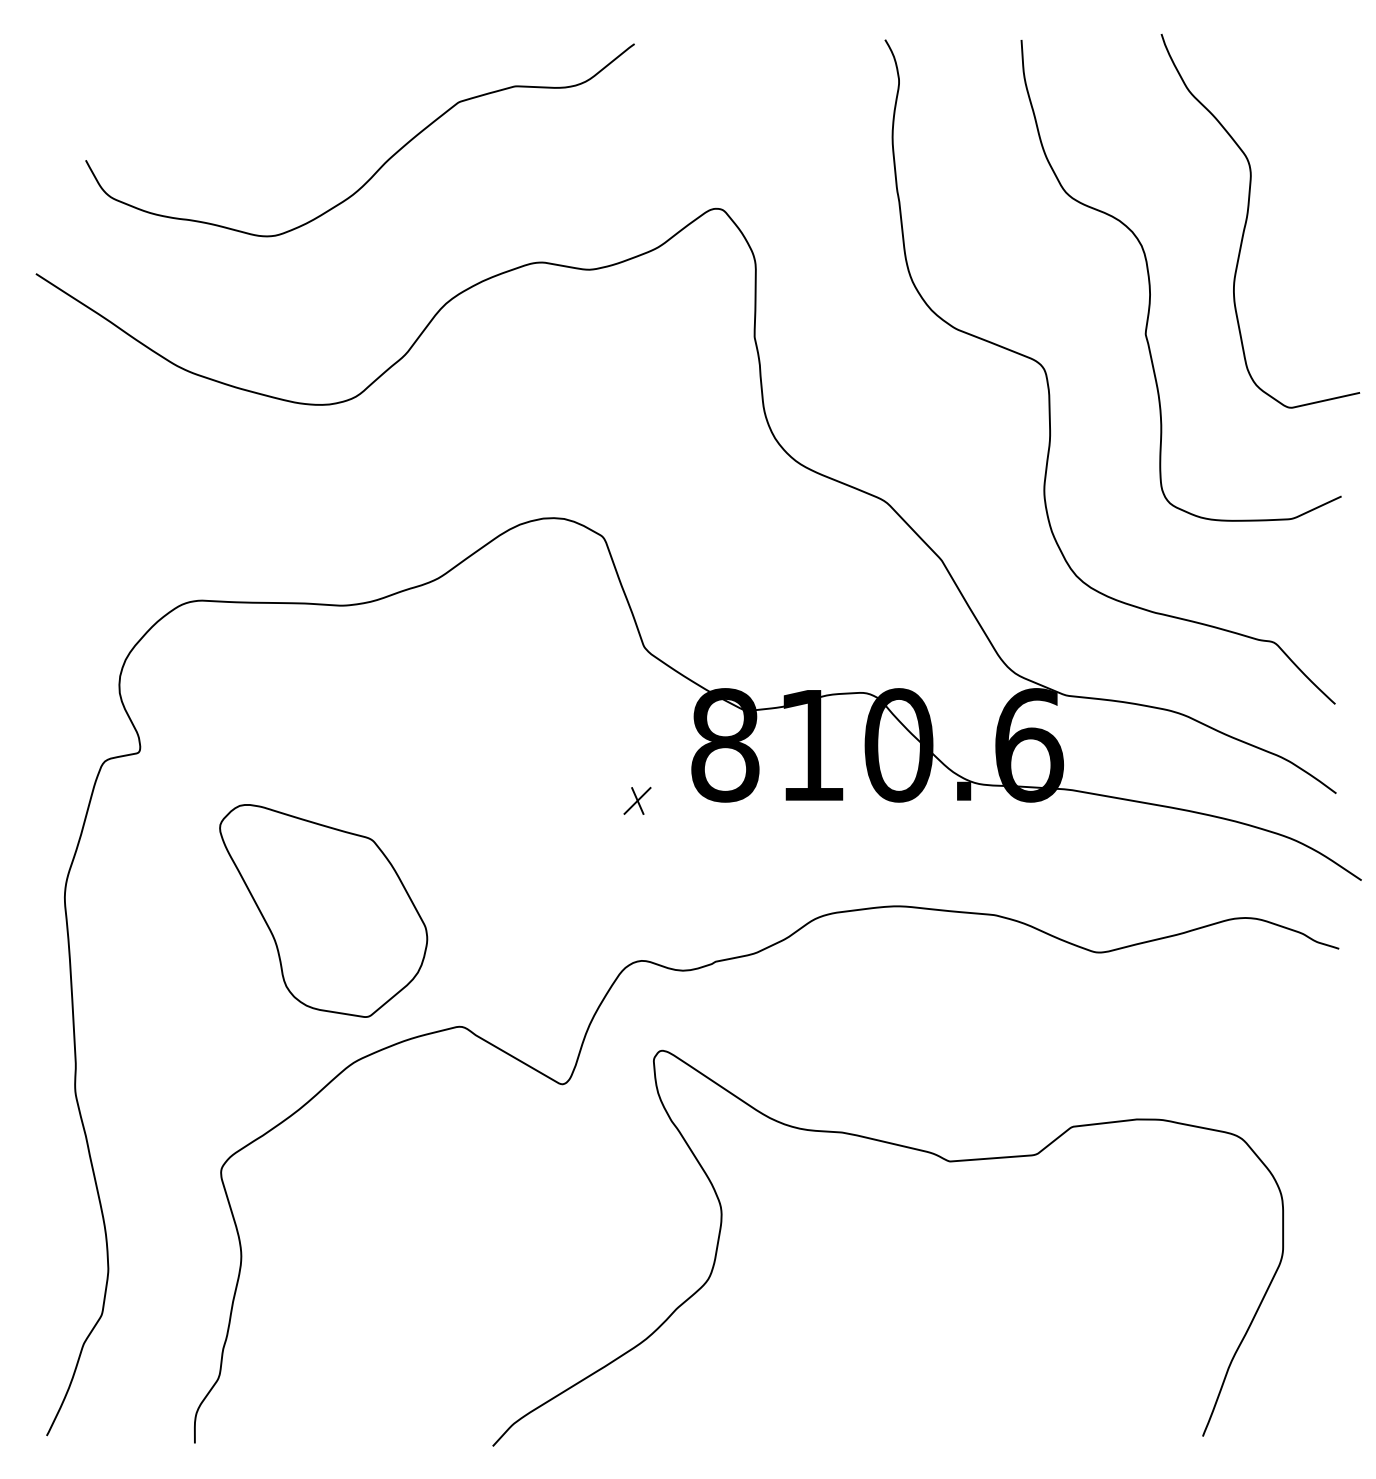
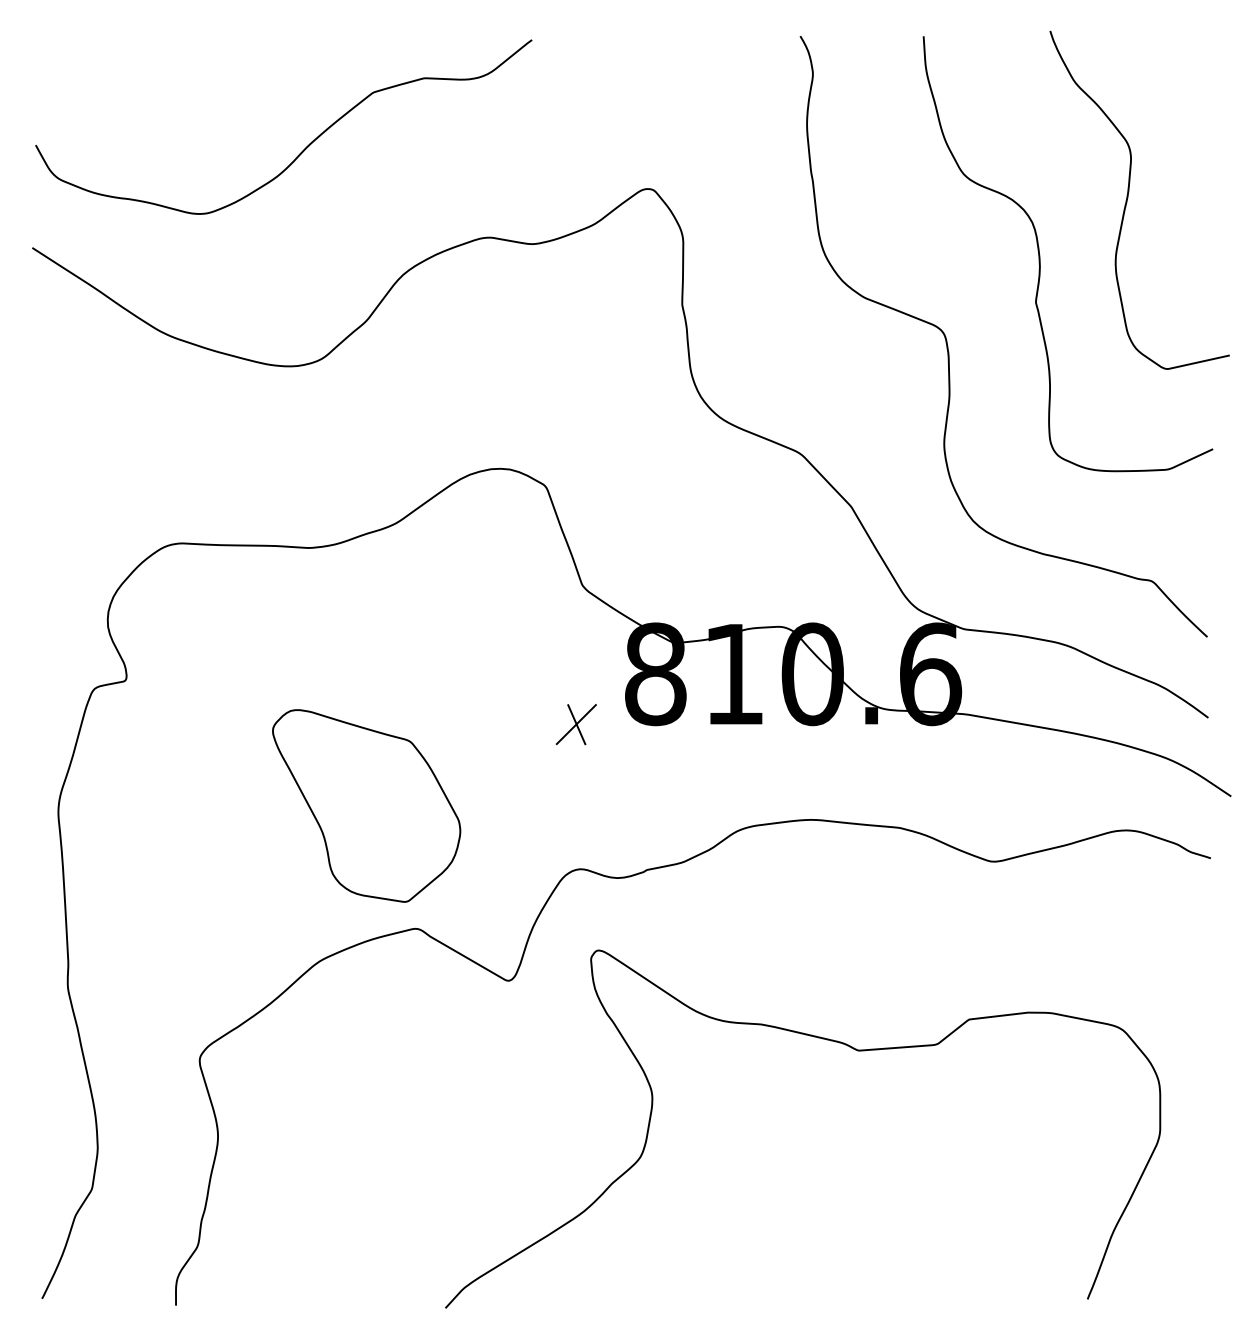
curve: (383, 163) -> (305, 148), moved
part: (637, 800) -> (576, 724), size x1.67
part: (323, 910) -> (366, 805), moved

